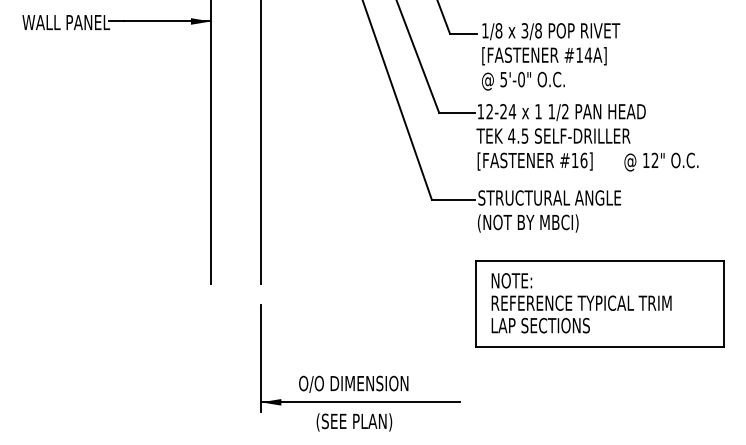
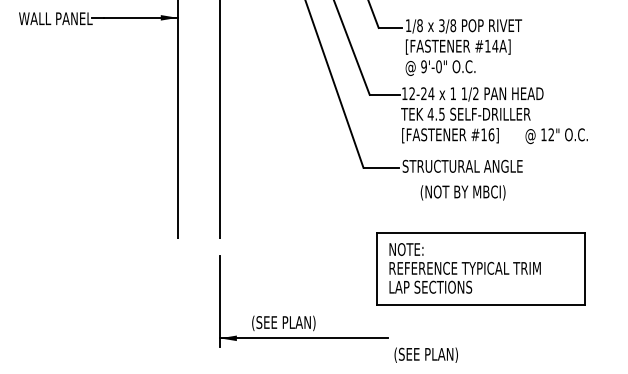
text: (503, 78) -> (423, 65), 5'-0" -> 9'-0"
text: (528, 223) -> (463, 192), moved
part: (599, 303) -> (480, 268), moved
text: (353, 384) -> (297, 323), O/O DIMENSION -> (SEE PLAN)
text: (354, 422) -> (426, 355), moved

